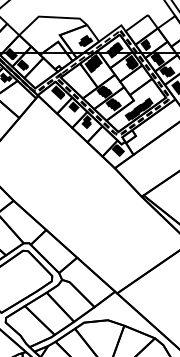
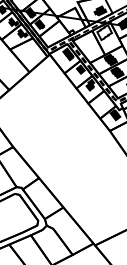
fill: (93, 63) -> (104, 32), removed

